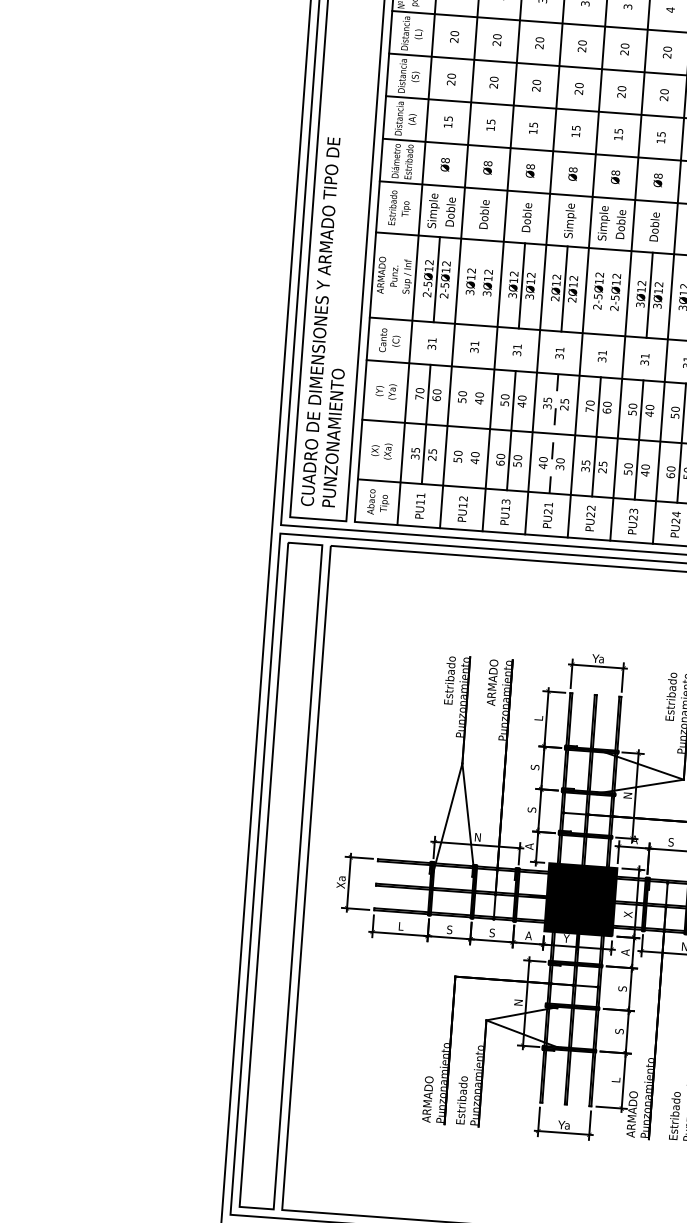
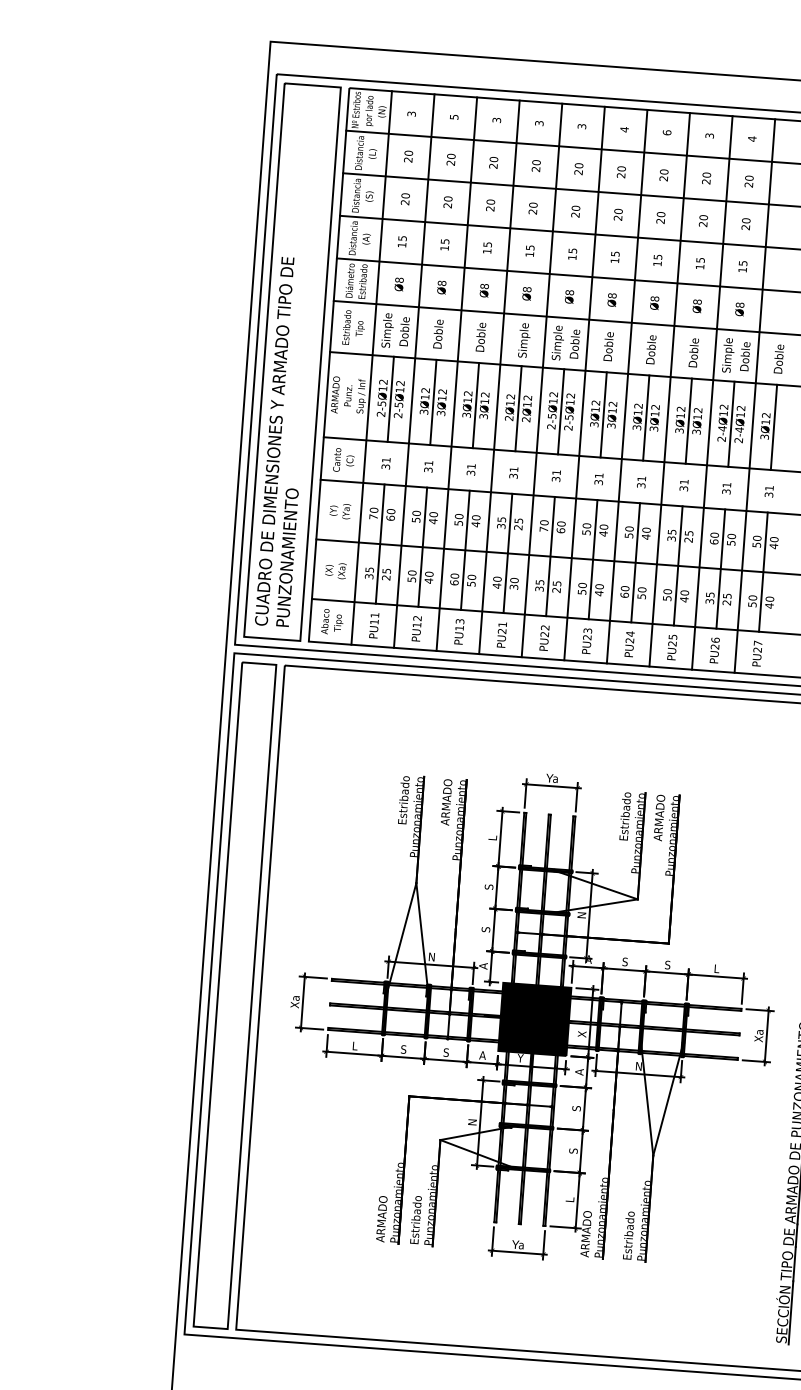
line: (479, 282) -> (433, 402), added
line: (606, 291) -> (560, 411), added
line: (468, 426) -> (422, 546), added
line: (553, 433) -> (507, 553), dashed -> solid

